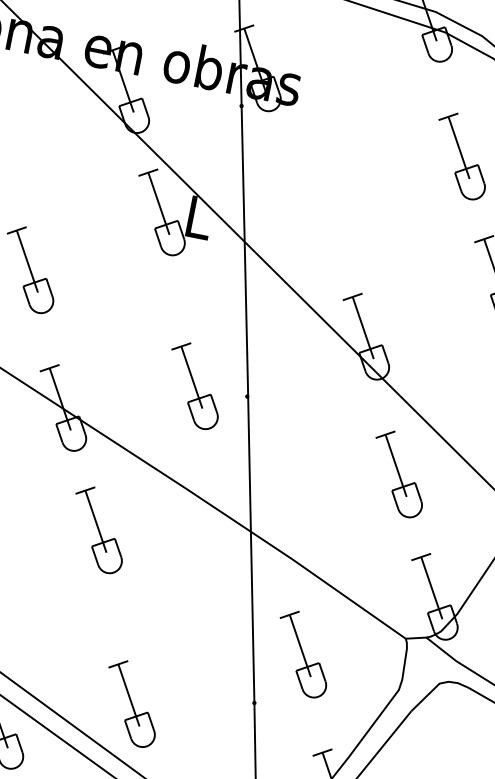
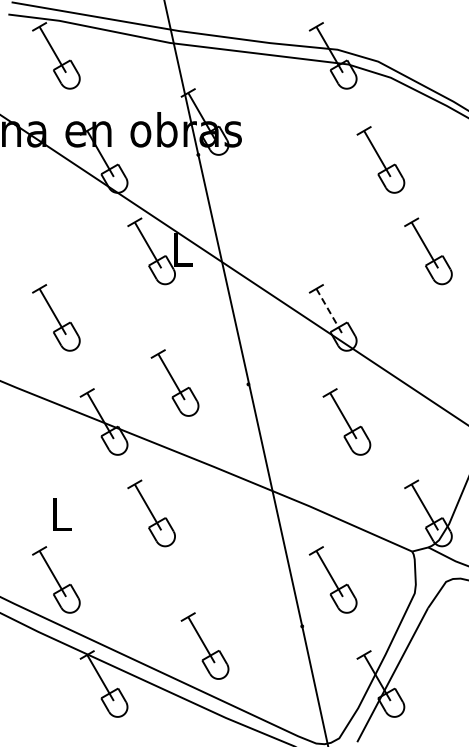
line: (363, 327) -> (329, 311), solid -> dashed
part: (194, 384) -> (174, 382), moved
part: (398, 473) -> (346, 421), moved

